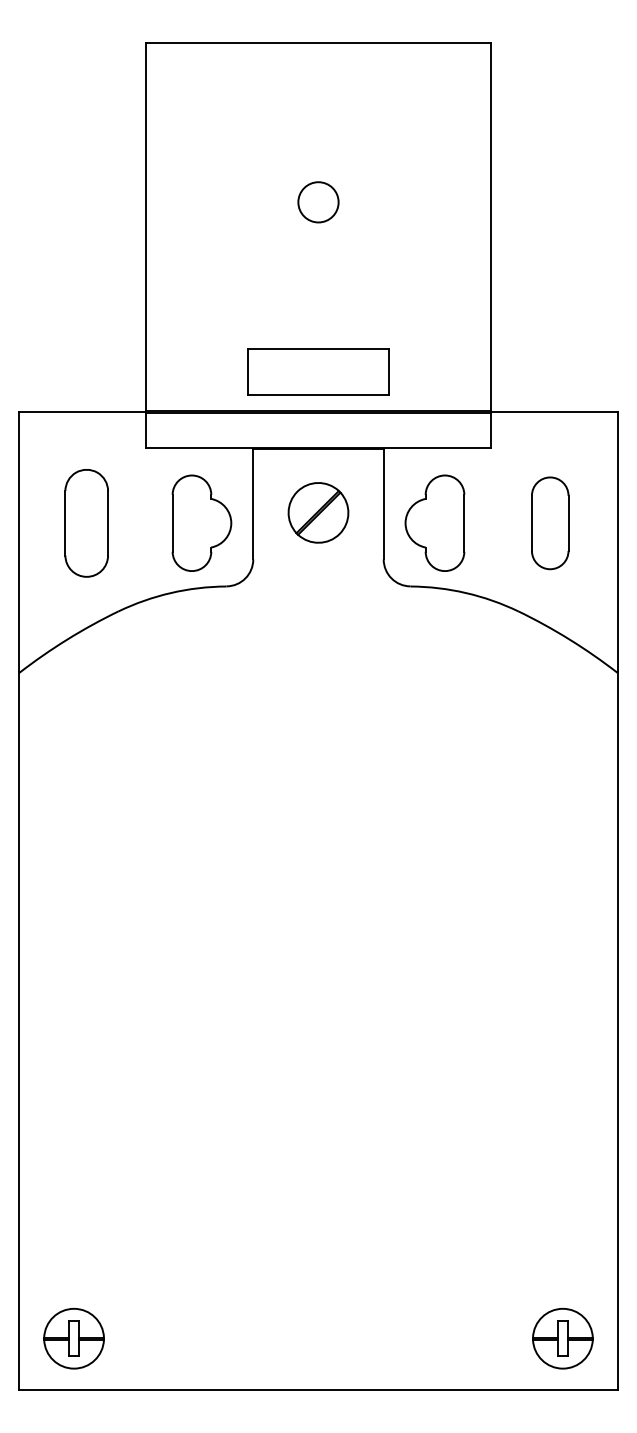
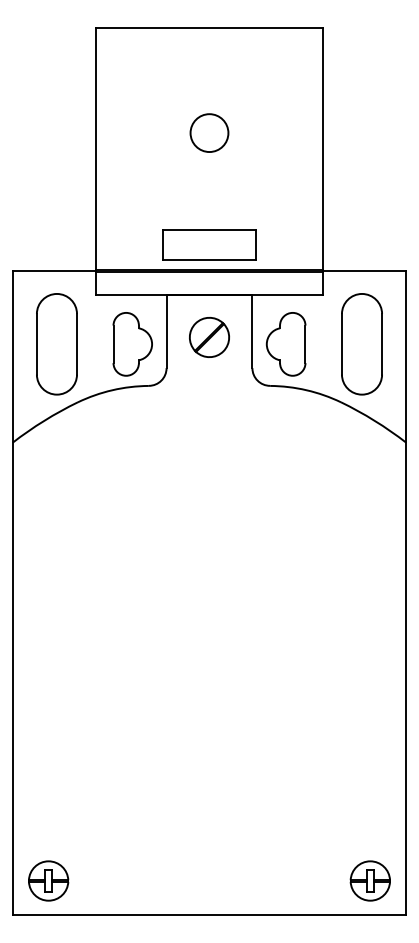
circle: (318, 202) -> (209, 133), size x1.43
part: (86, 523) -> (56, 344), size x1.43
part: (549, 523) -> (361, 344), size x1.67

